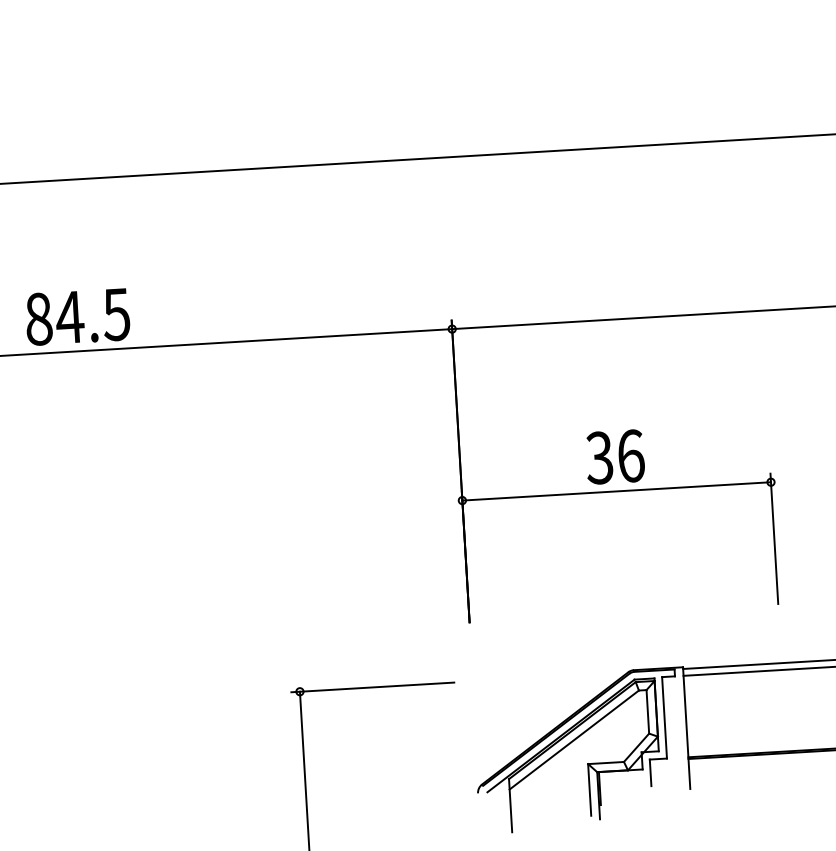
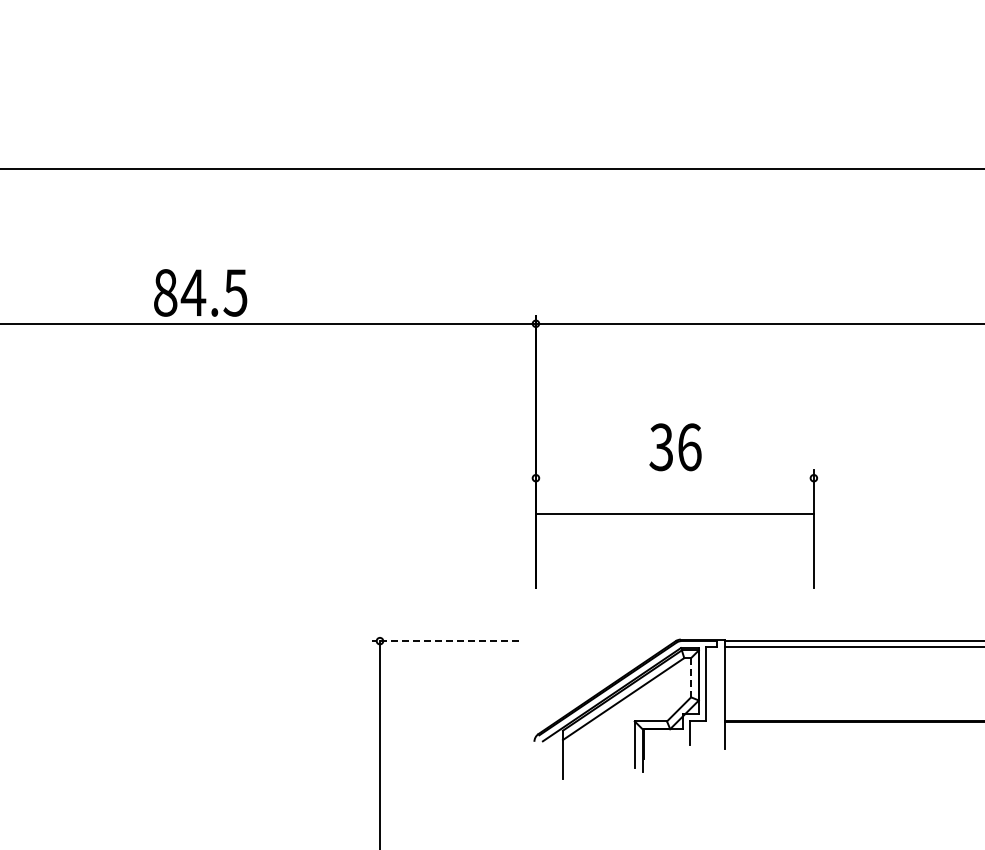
line: (616, 491) -> (674, 514), moved
line: (372, 687) -> (445, 641), solid -> dashed
line: (648, 711) -> (691, 677), solid -> dashed

